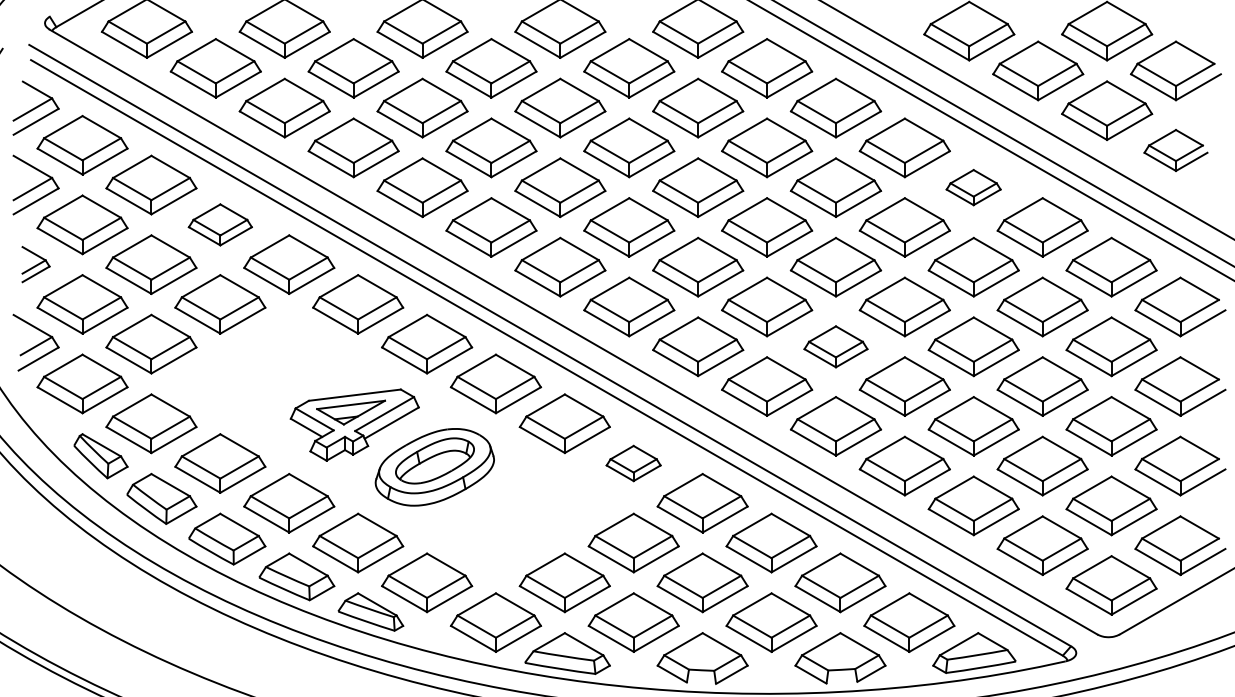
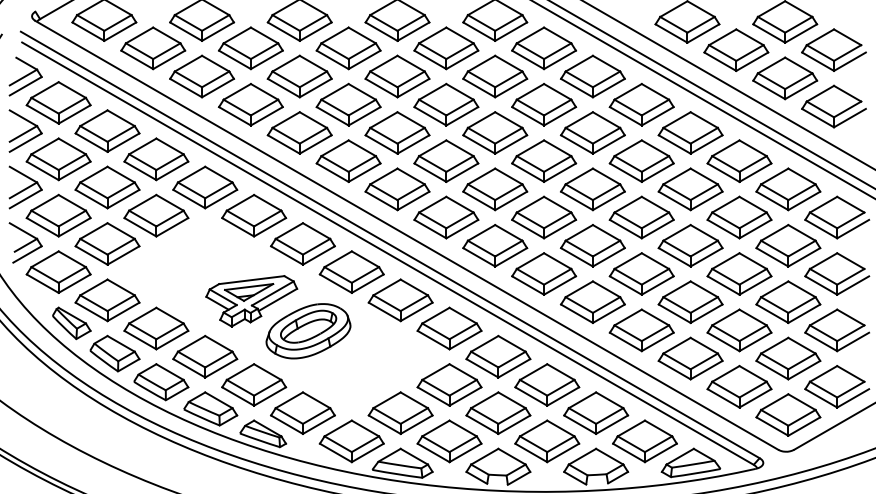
part: (1175, 150) -> (833, 106), size x1.43
part: (973, 187) -> (690, 132), size x1.67
part: (220, 224) -> (156, 159), size x1.43
part: (35, 264) -> (25, 187), size x1.67
part: (835, 346) -> (592, 245), size x1.43
part: (633, 463) -> (449, 328), size x1.67

